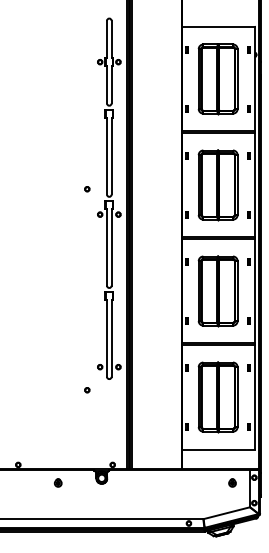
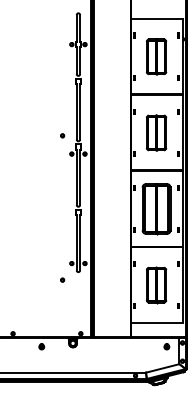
part: (217, 79) -> (156, 57), size x0.7
part: (217, 185) -> (156, 133), size x0.7
part: (217, 397) -> (156, 285), size x0.7

